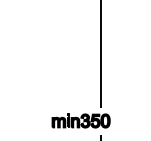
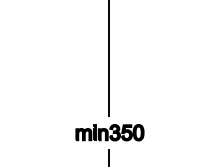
part: (80, 120) -> (109, 132), moved

